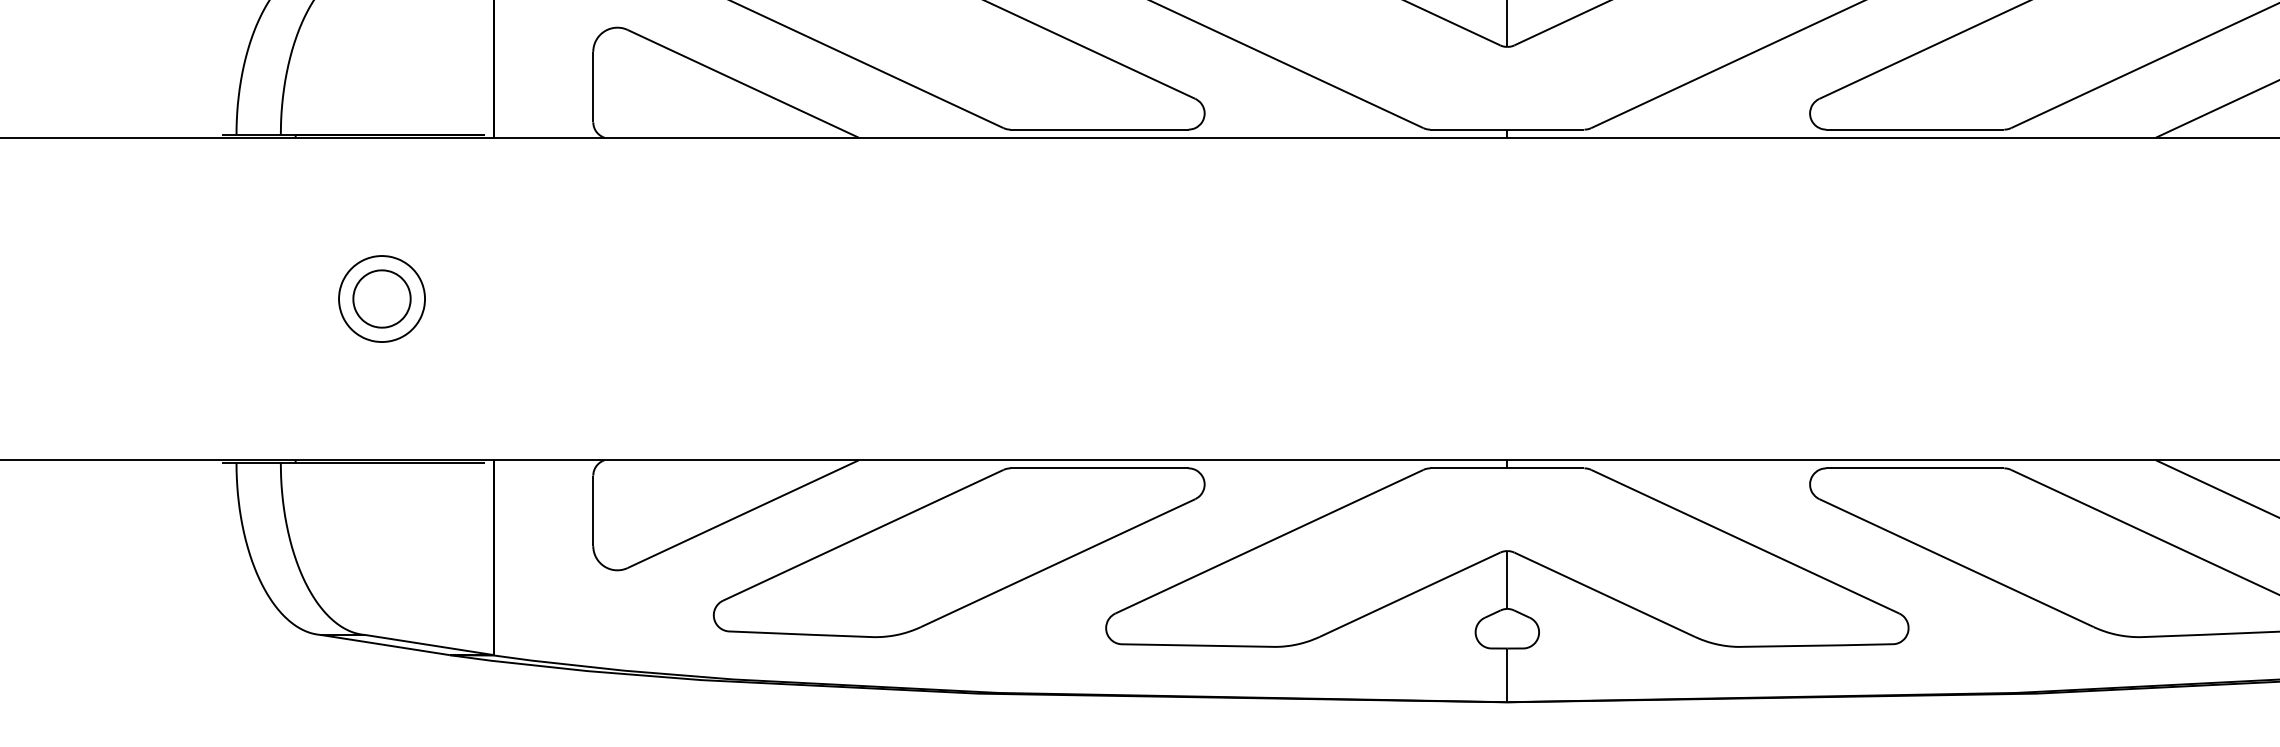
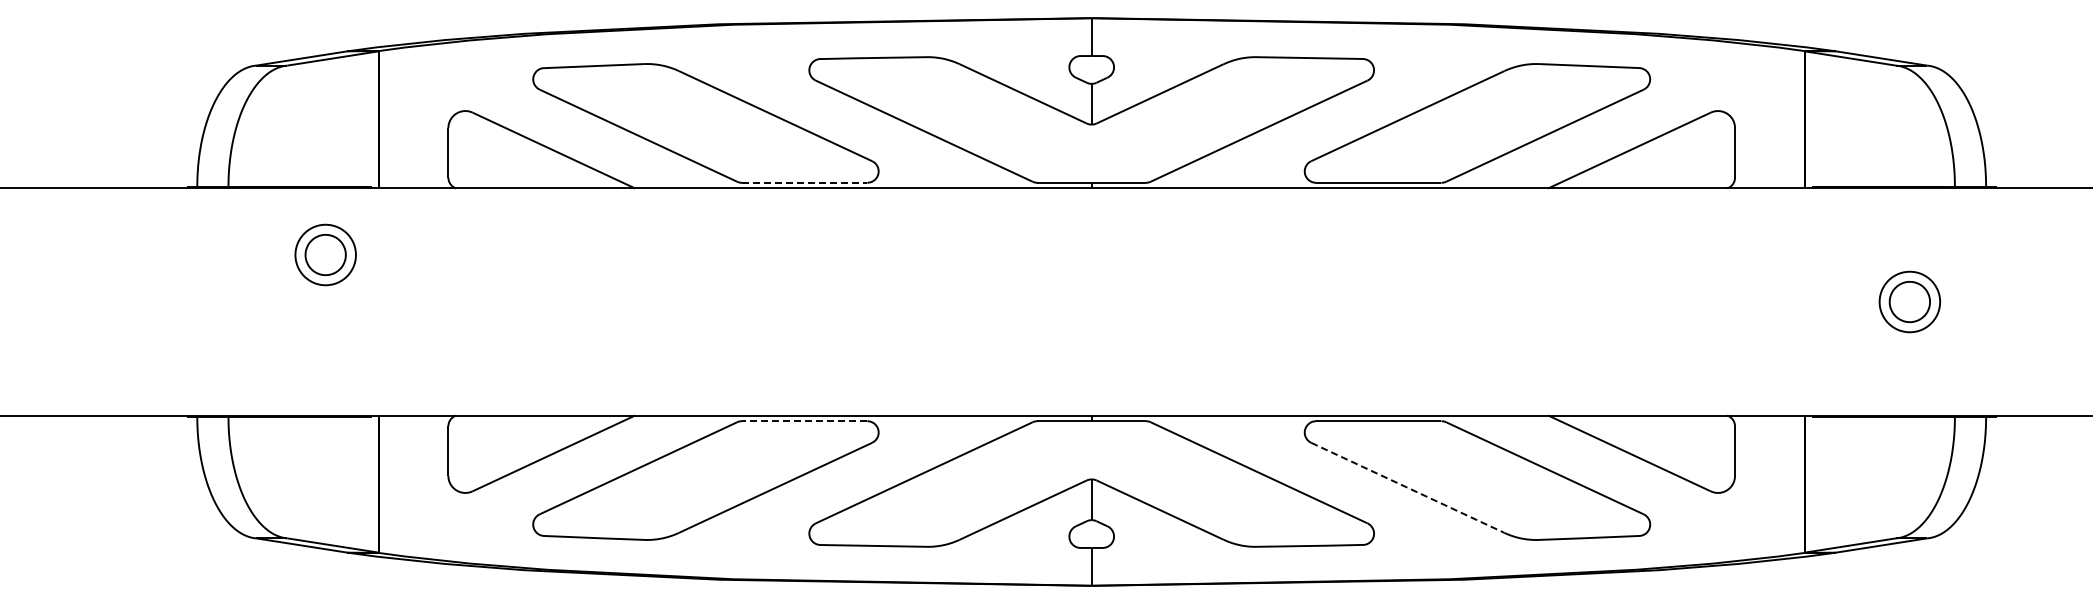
line: (1099, 129) -> (804, 182), solid -> dashed
part: (381, 298) -> (325, 254), moved
line: (1099, 468) -> (804, 421), solid -> dashed
line: (1956, 562) -> (1407, 487), solid -> dashed

